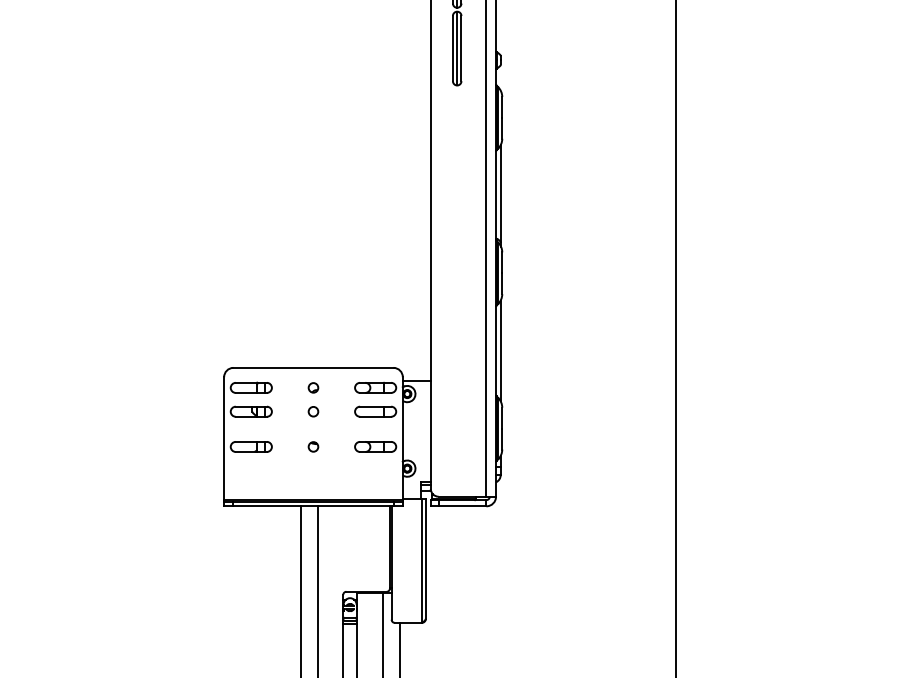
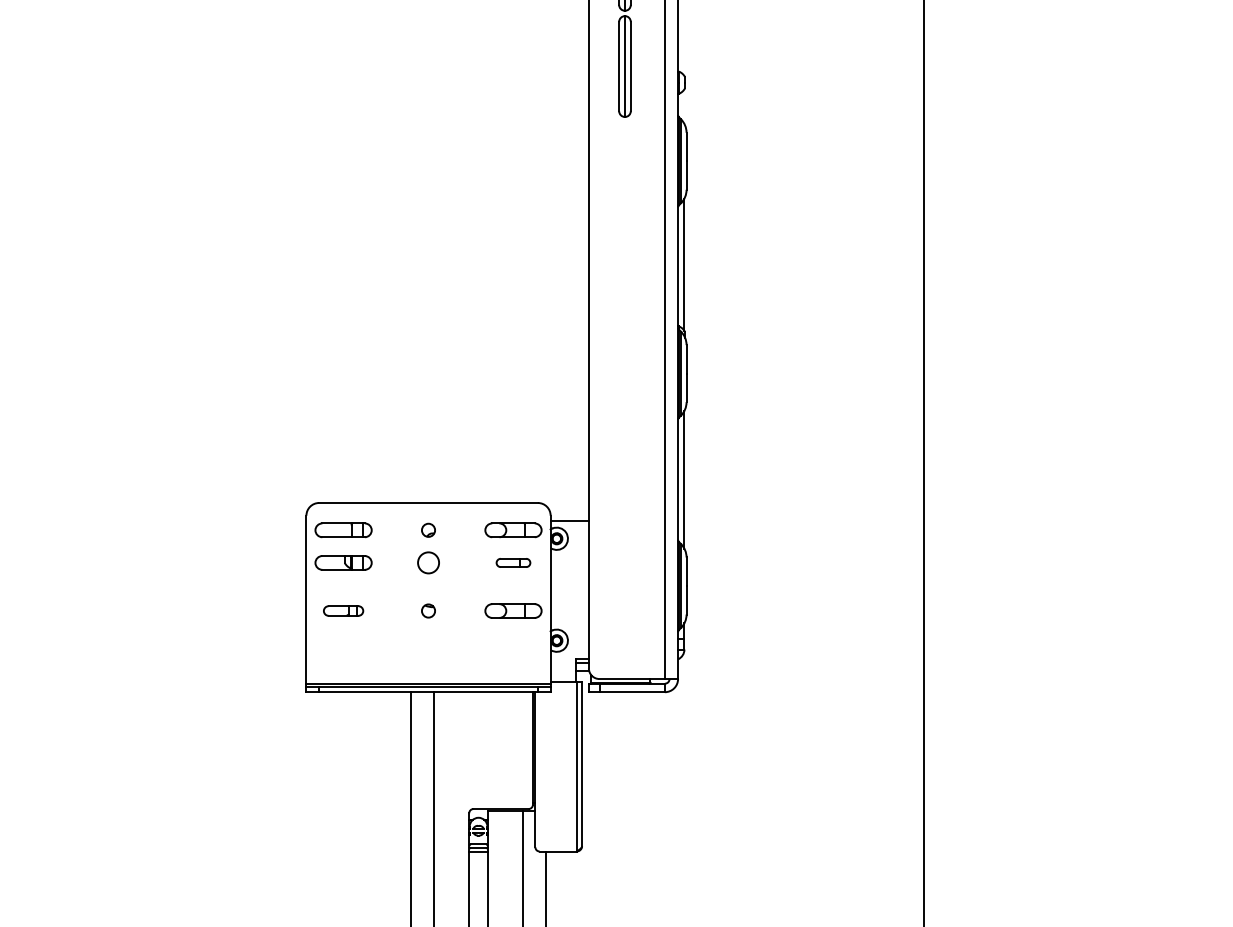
circle: (313, 411) -> (428, 562), size x1.6
part: (375, 411) -> (513, 562), size x0.6
part: (251, 446) -> (343, 610), size x0.7

